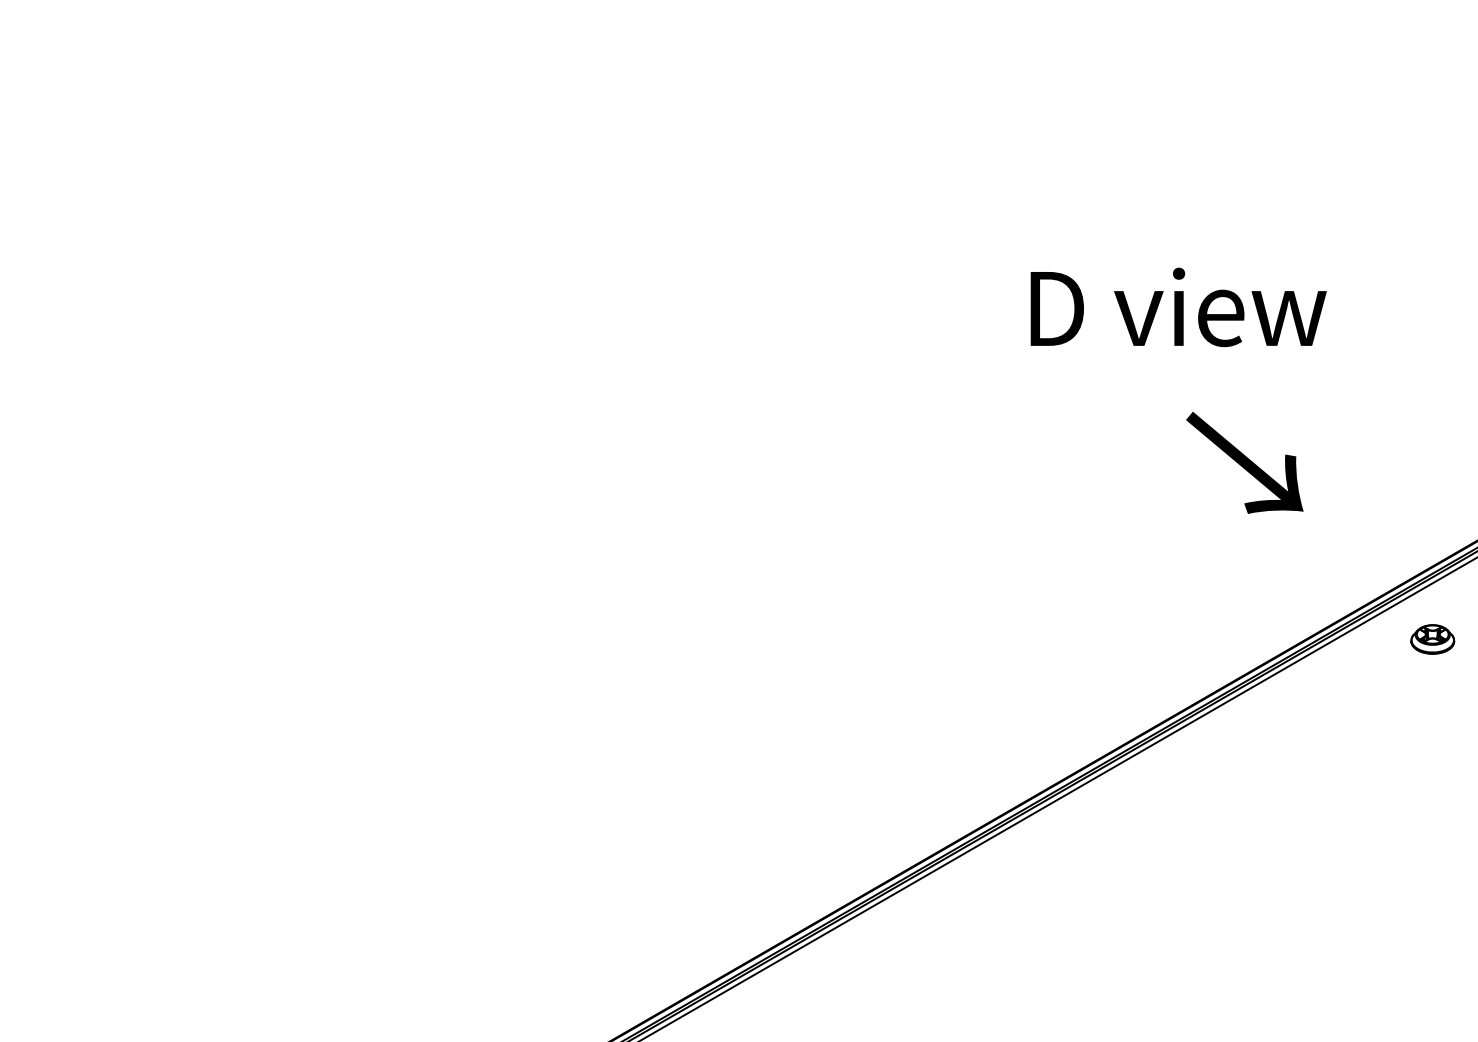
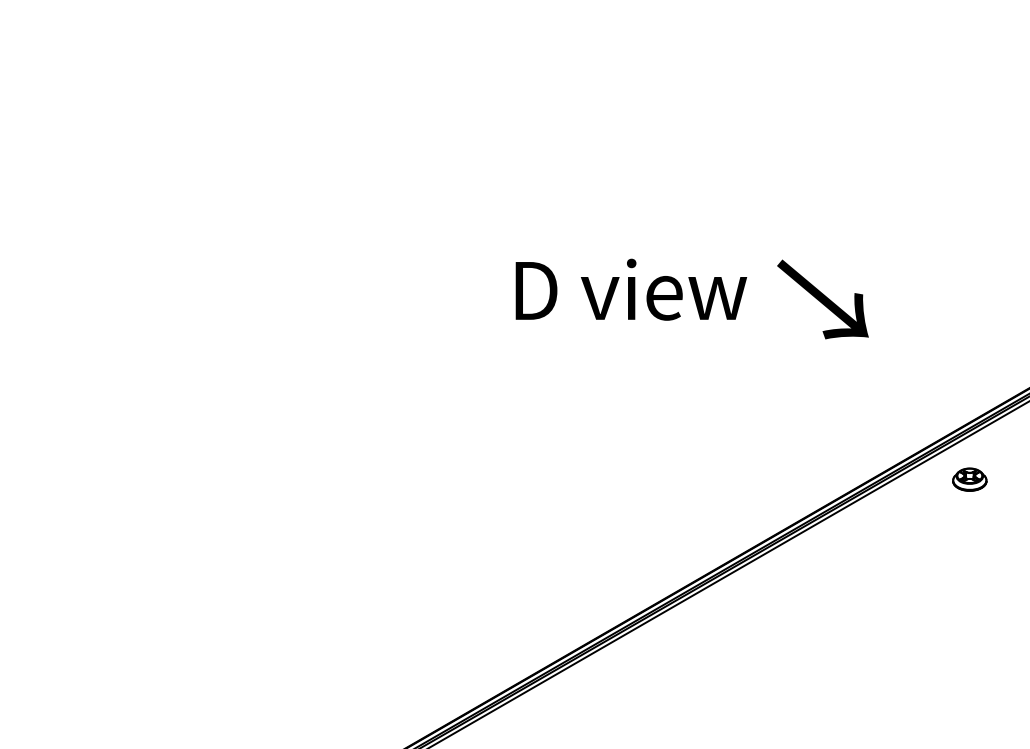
text: (1178, 307) -> (631, 289), moved
text: (1244, 462) -> (822, 299), moved

